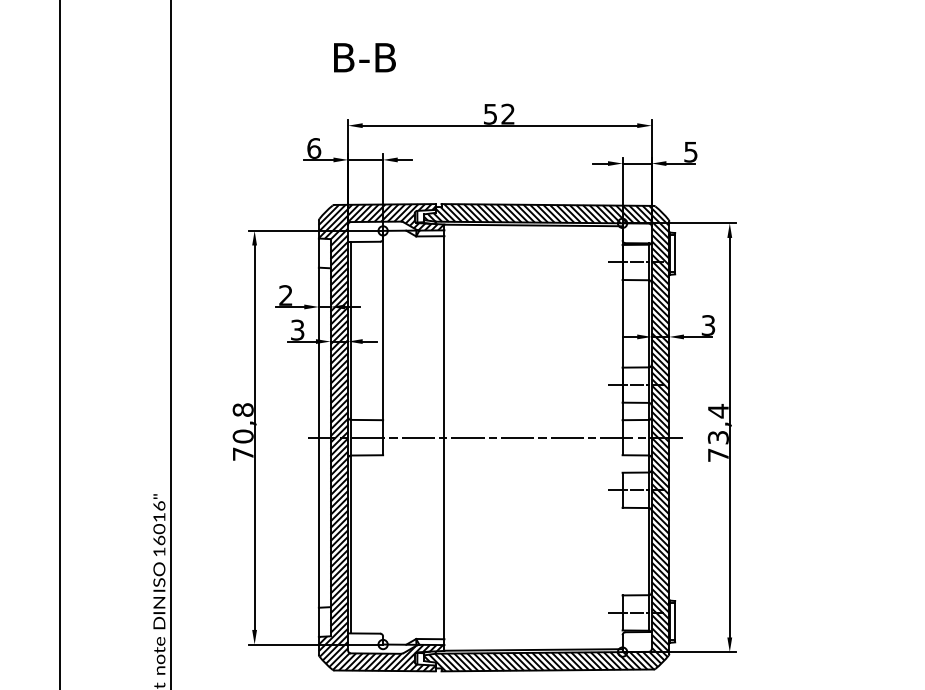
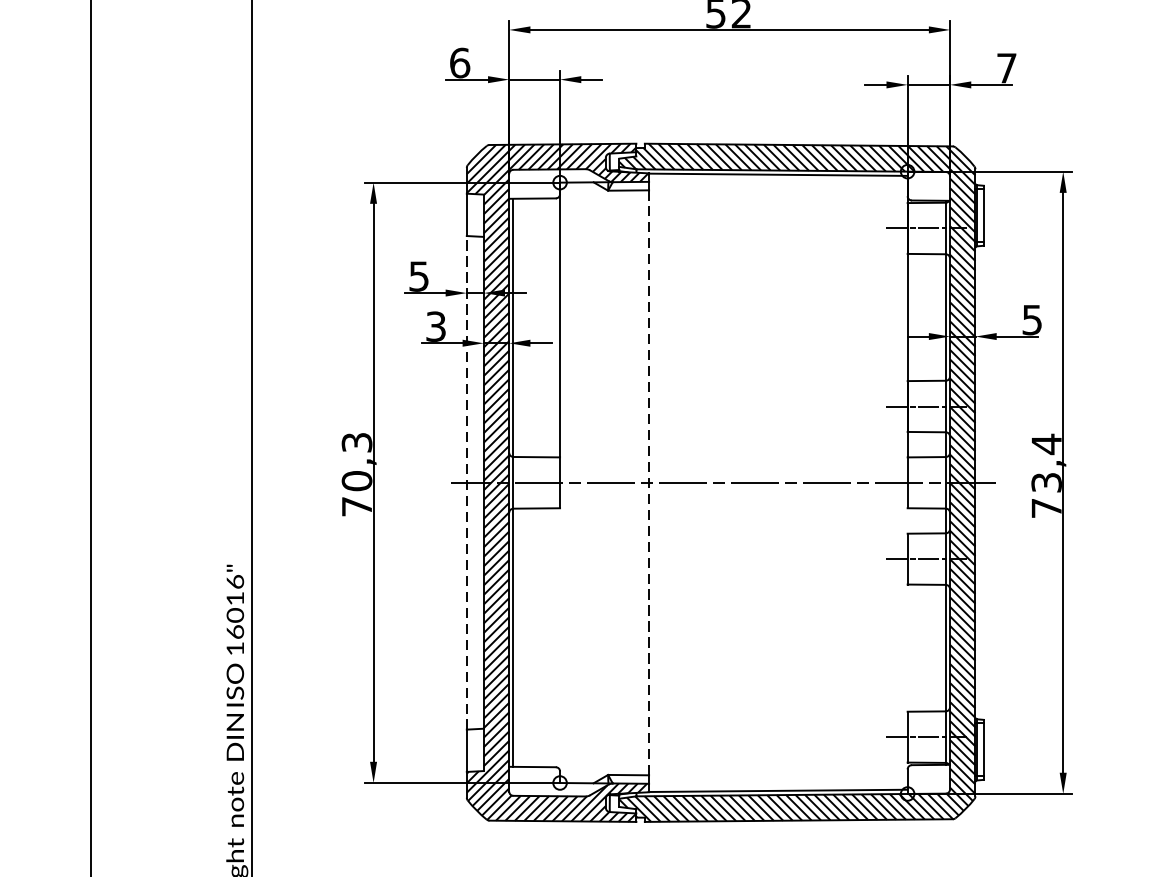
text: (690, 152) -> (1006, 68), 5 -> 7
text: (285, 295) -> (418, 276), 2 -> 5
text: (708, 325) -> (1032, 319), 3 -> 5
text: (242, 409) -> (355, 441), 70,8 -> 70,3
line: (318, 437) -> (466, 482), solid -> dashed
line: (444, 437) -> (649, 482), solid -> dashed

